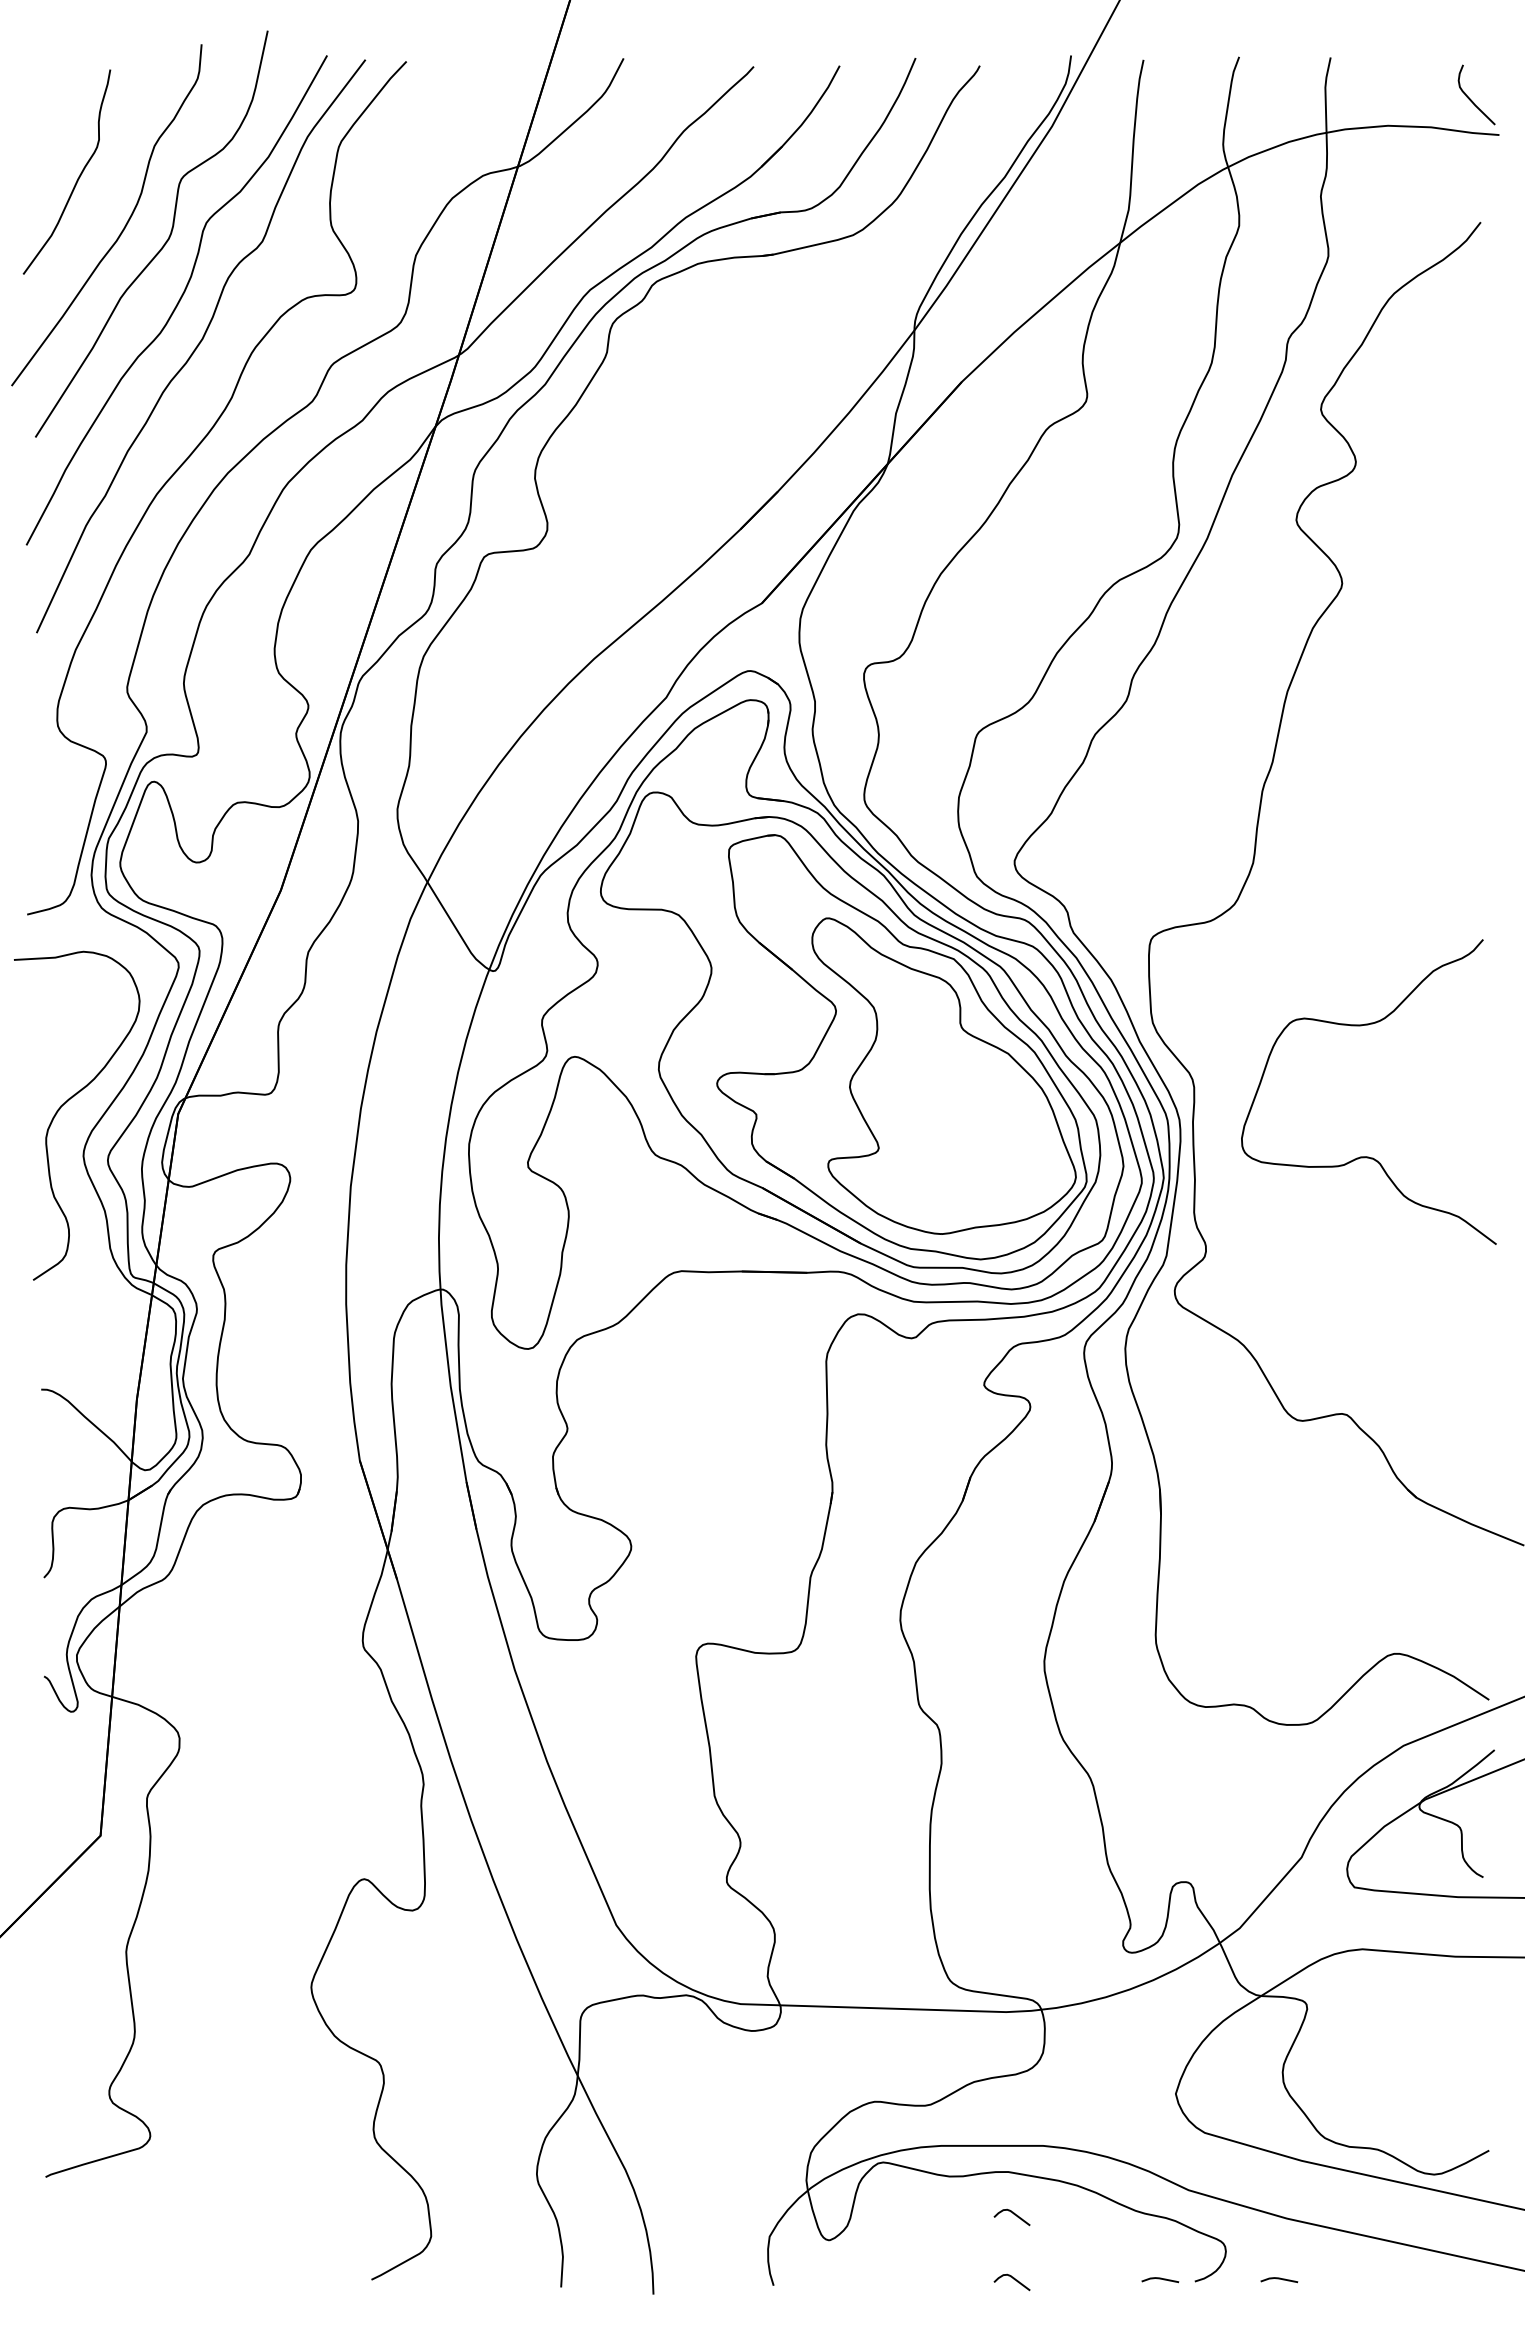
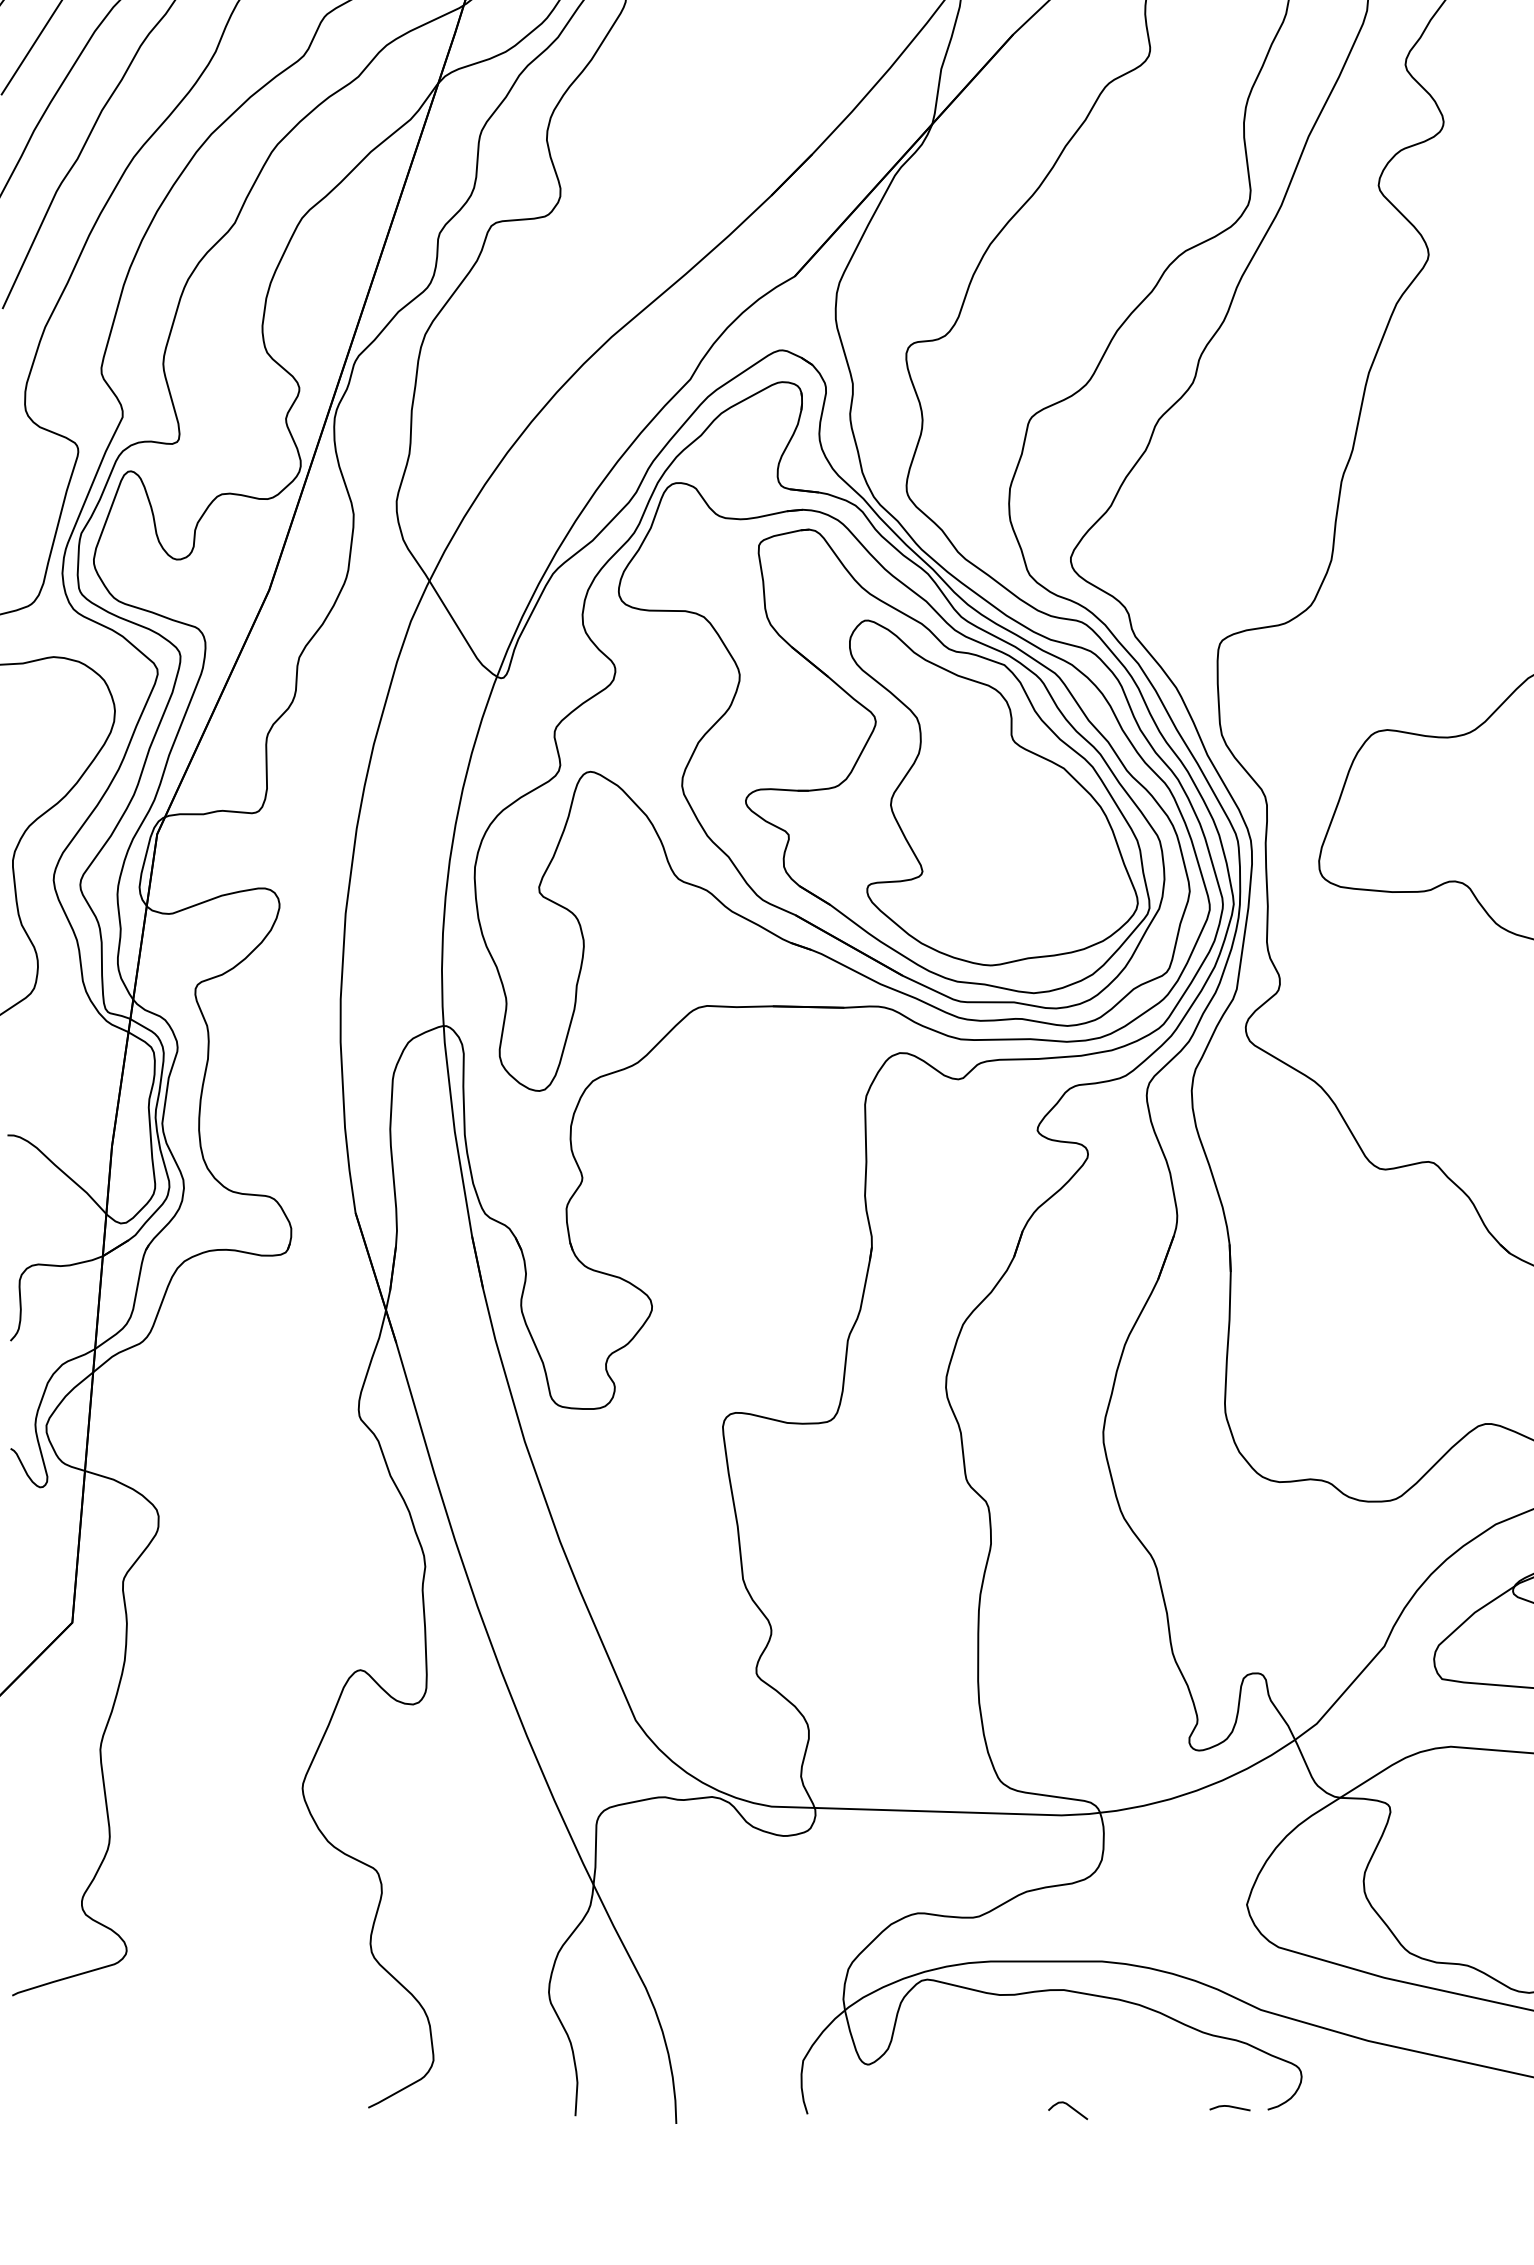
curve: (1013, 2214) -> (1069, 2036), removed
line: (1279, 2279) -> (1360, 2107), removed

